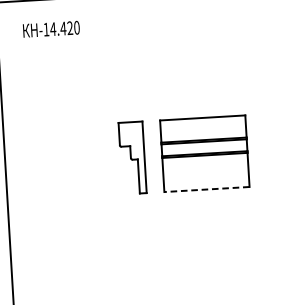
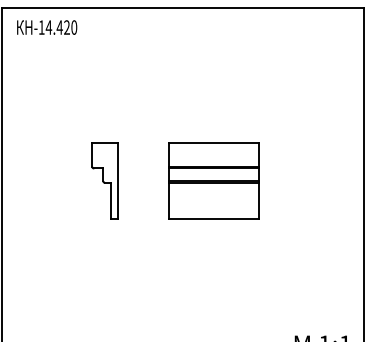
text: (51, 29) -> (47, 27), moved
part: (132, 157) -> (104, 180), moved
line: (206, 189) -> (213, 219), dashed -> solid

